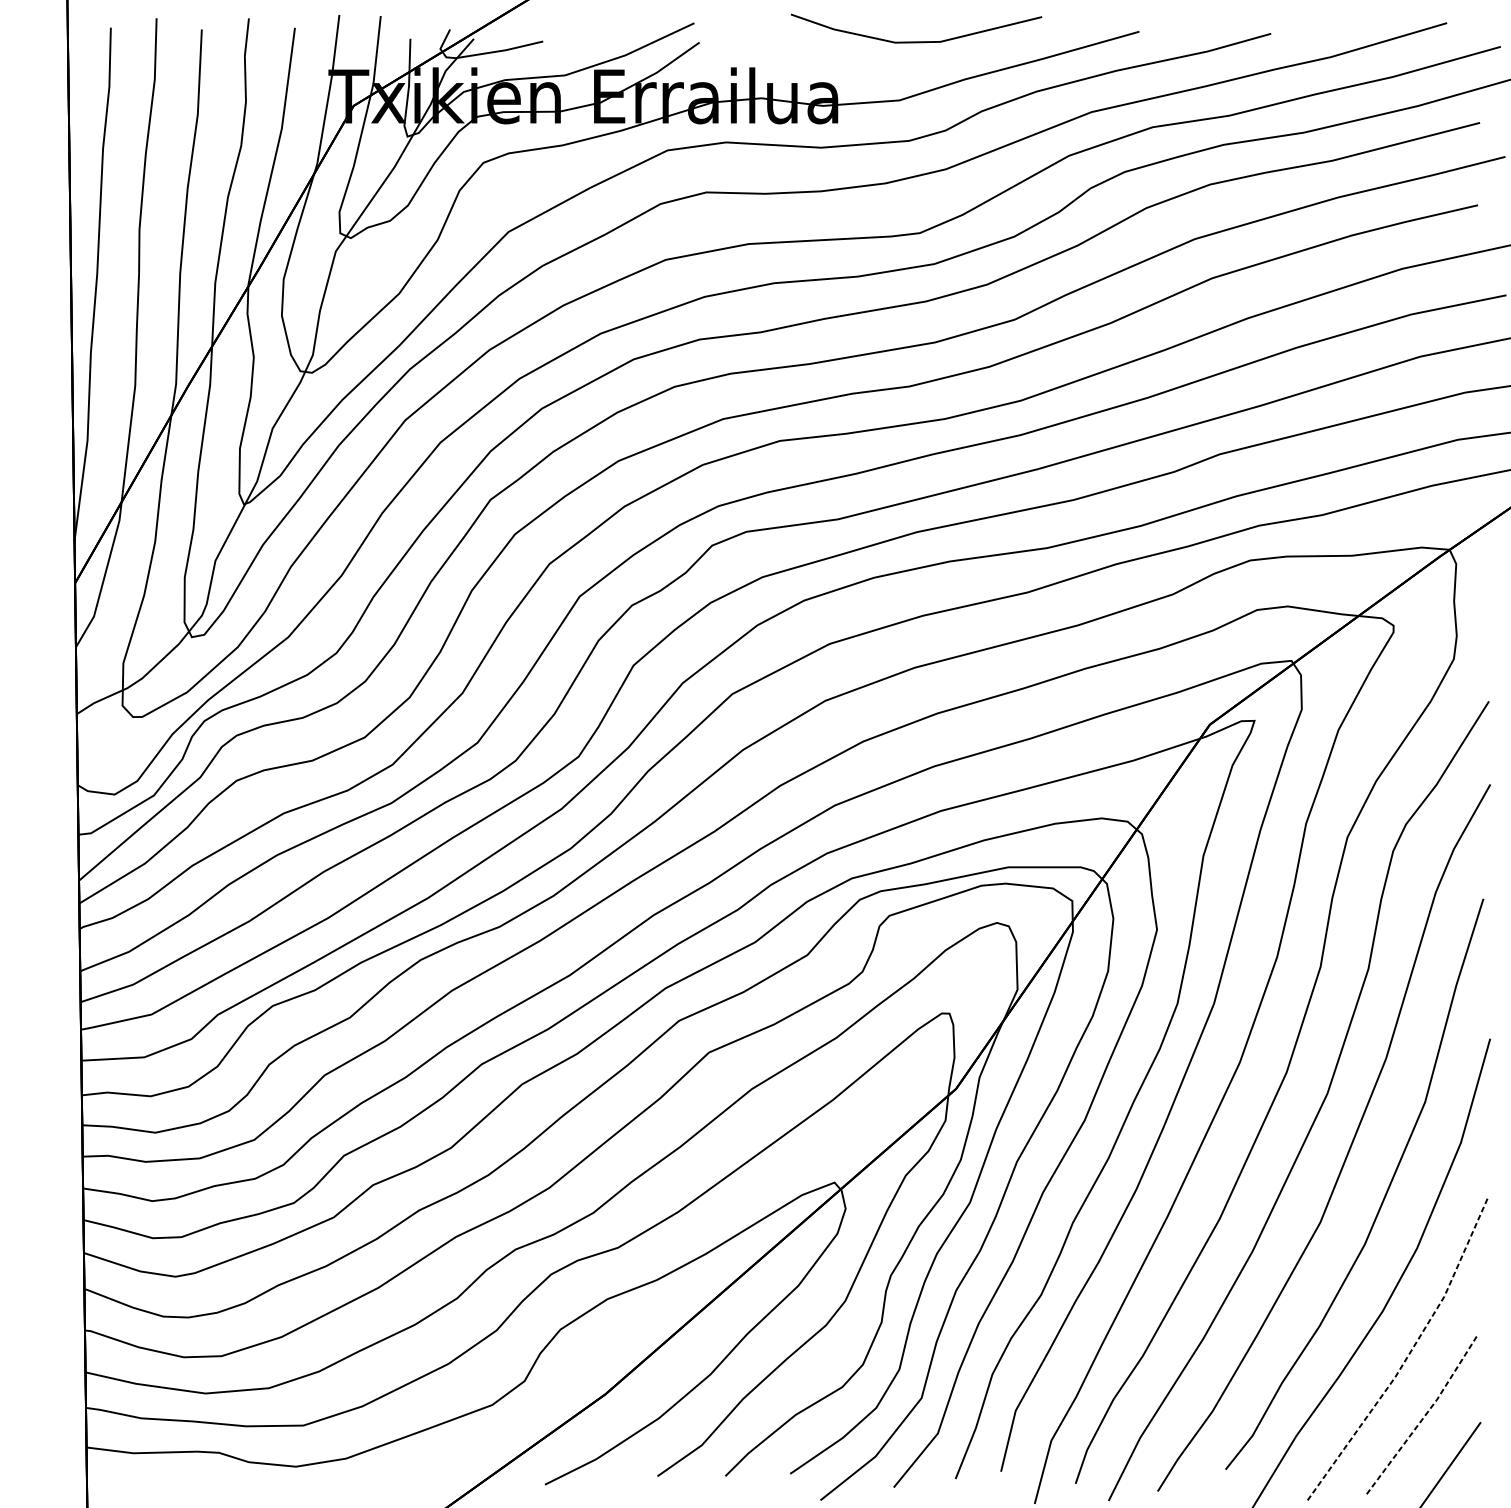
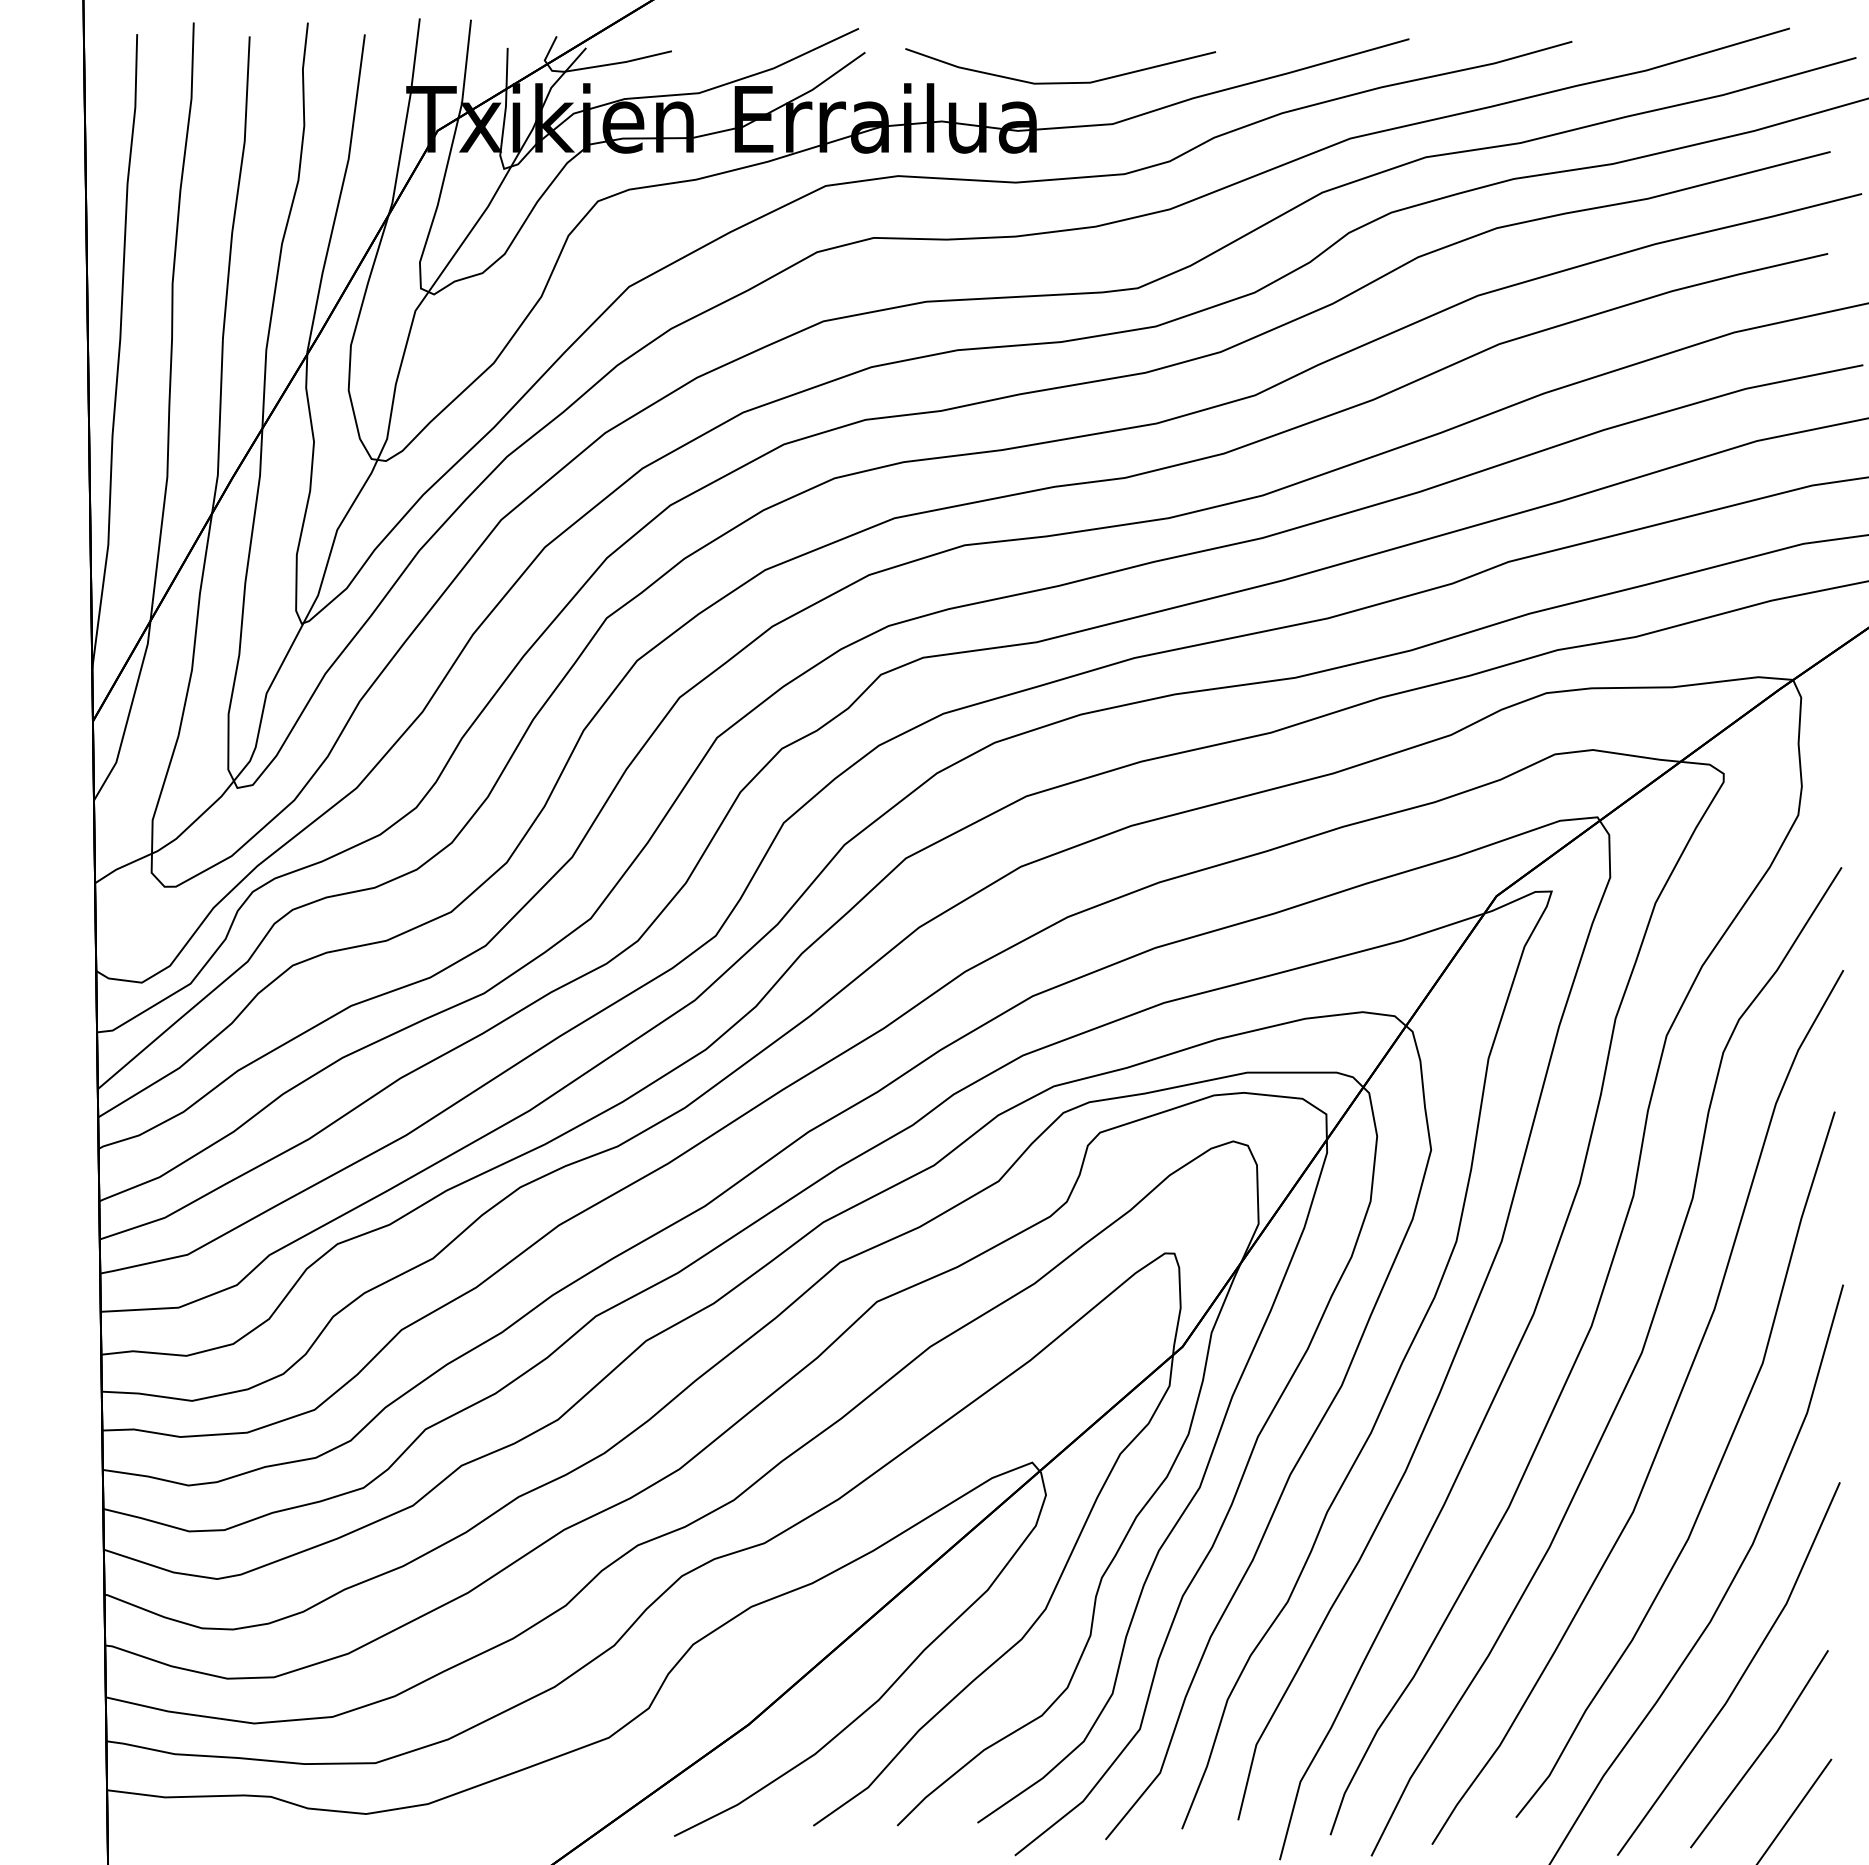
line: (916, 41) -> (1060, 82), moved
line: (1408, 1355) -> (1742, 1676), dashed -> solid
line: (1424, 1415) -> (1762, 1750), dashed -> solid

